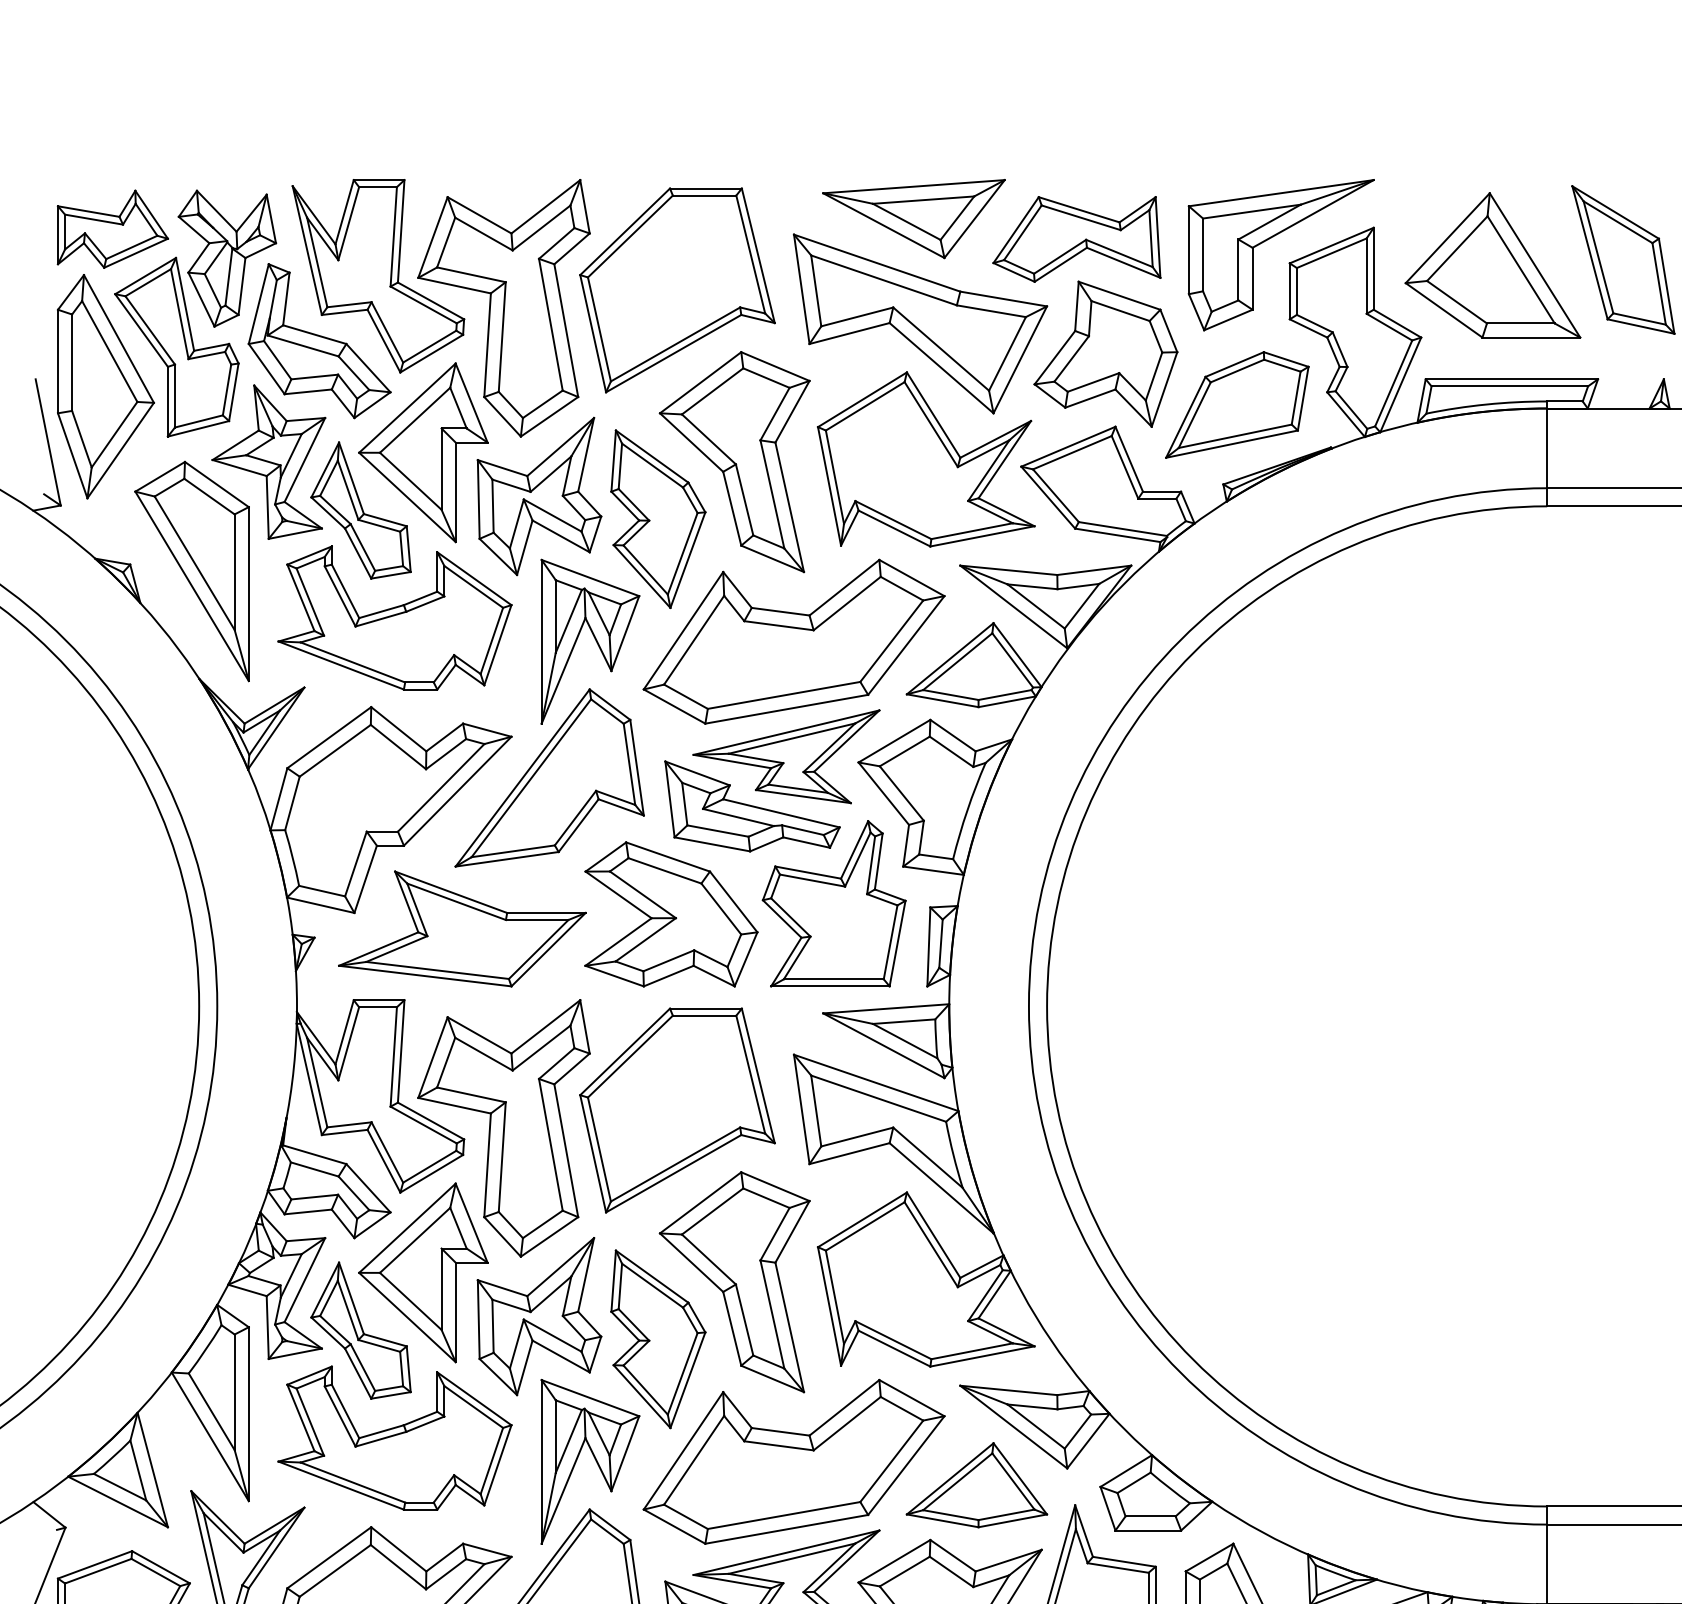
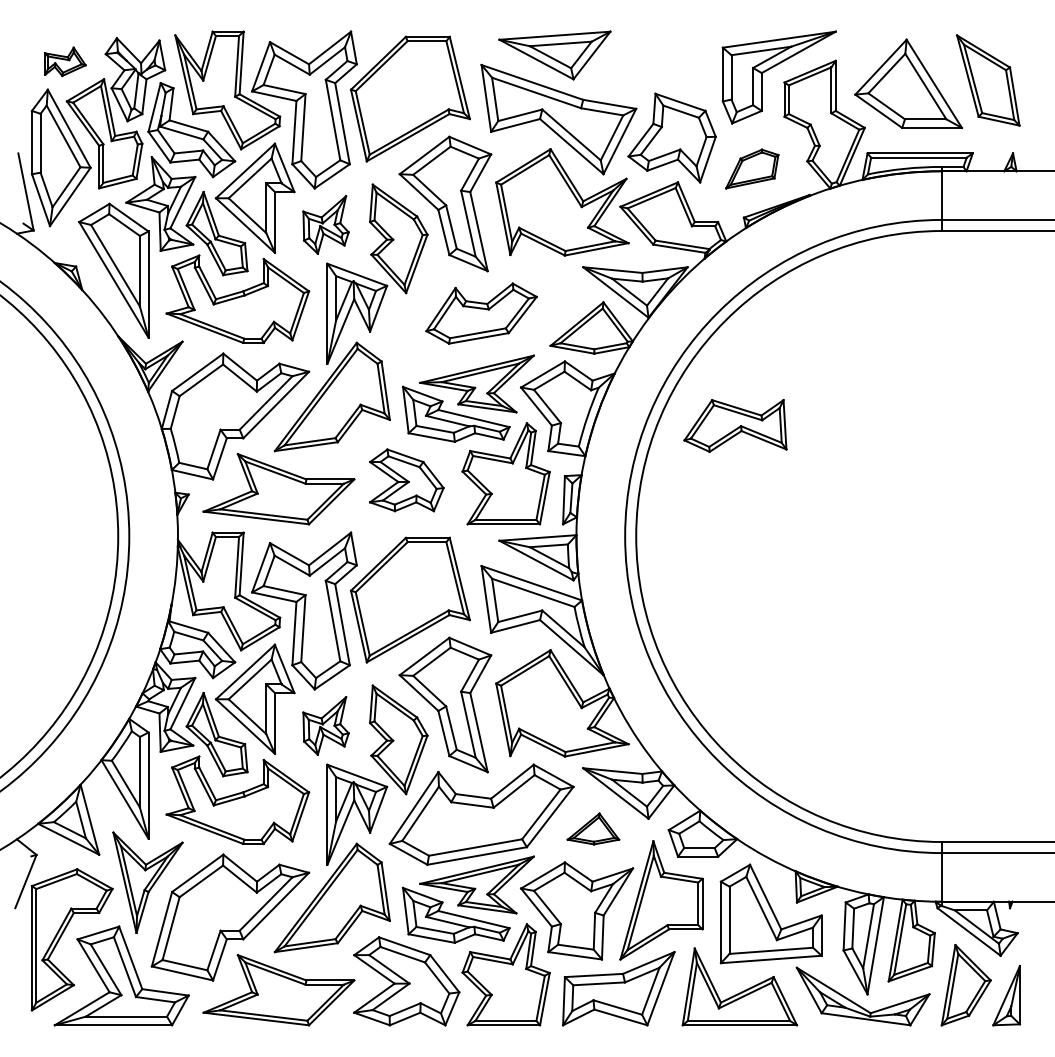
part: (112, 228) -> (65, 61), size x0.6
part: (1076, 238) -> (735, 425), moved
part: (1235, 404) -> (751, 168), size x0.6
part: (538, 495) -> (325, 224), size x0.6
part: (793, 641) -> (481, 313), size x0.6
part: (671, 914) -> (406, 480), size x0.7
part: (538, 1315) -> (325, 725), size x0.6
part: (977, 1484) -> (593, 828), size x0.6

